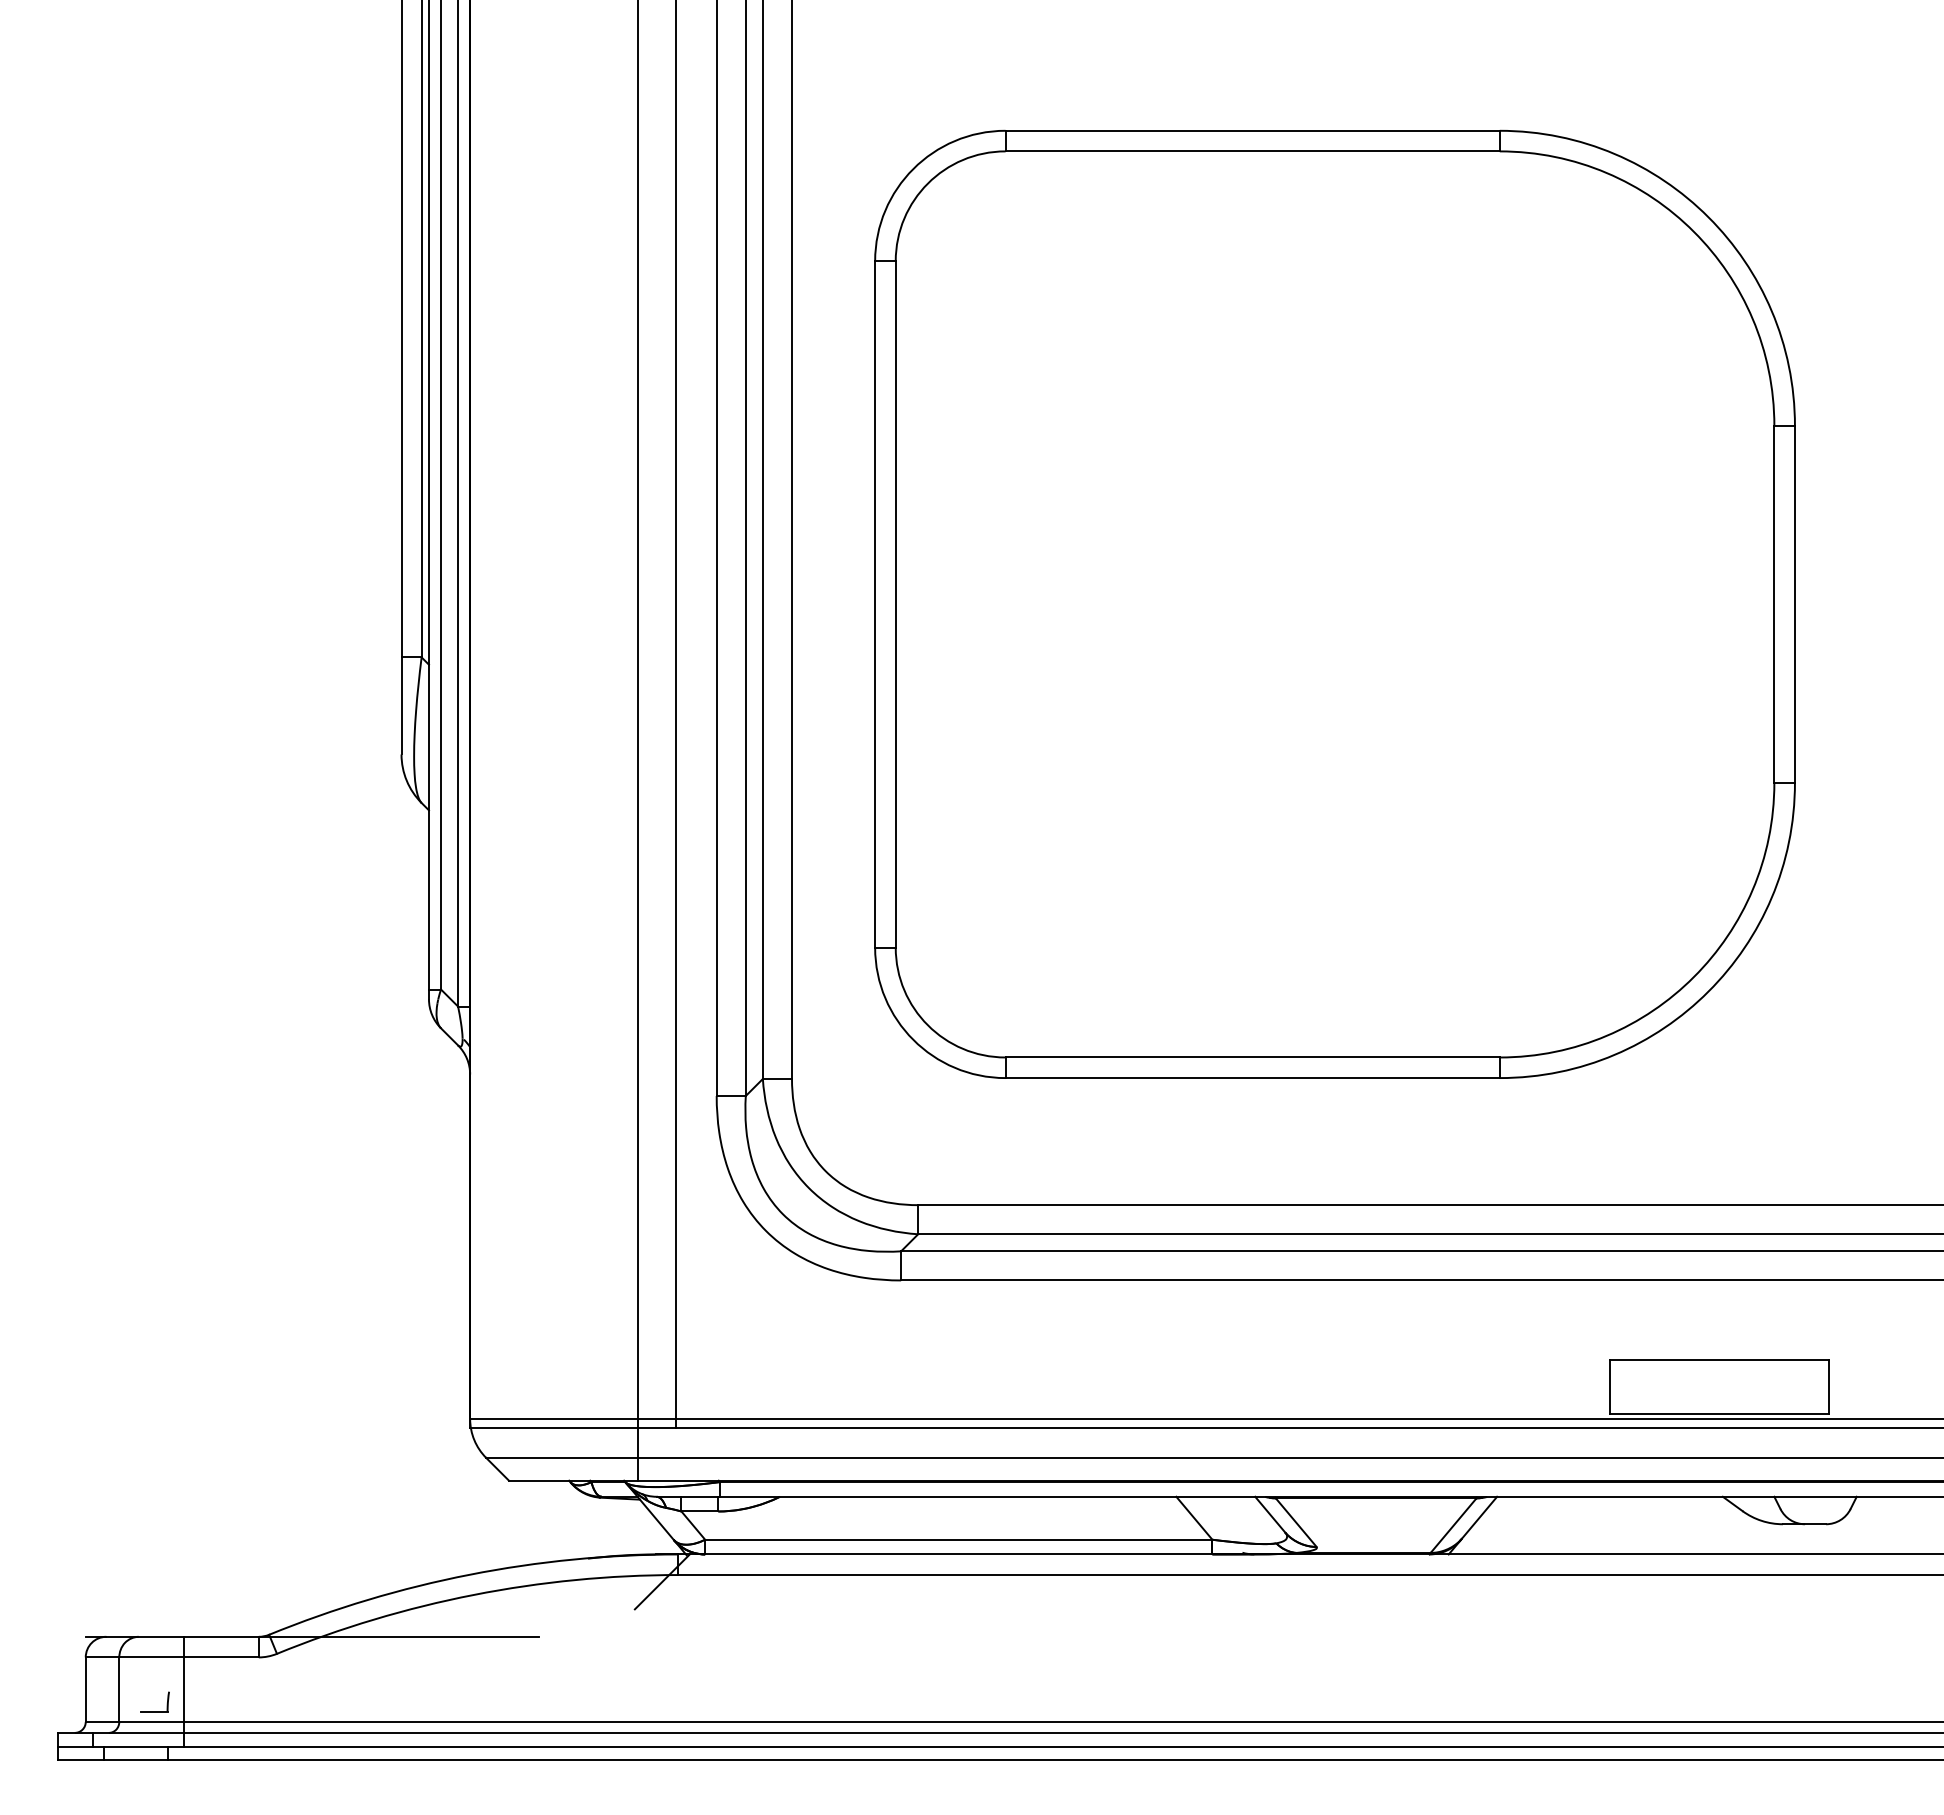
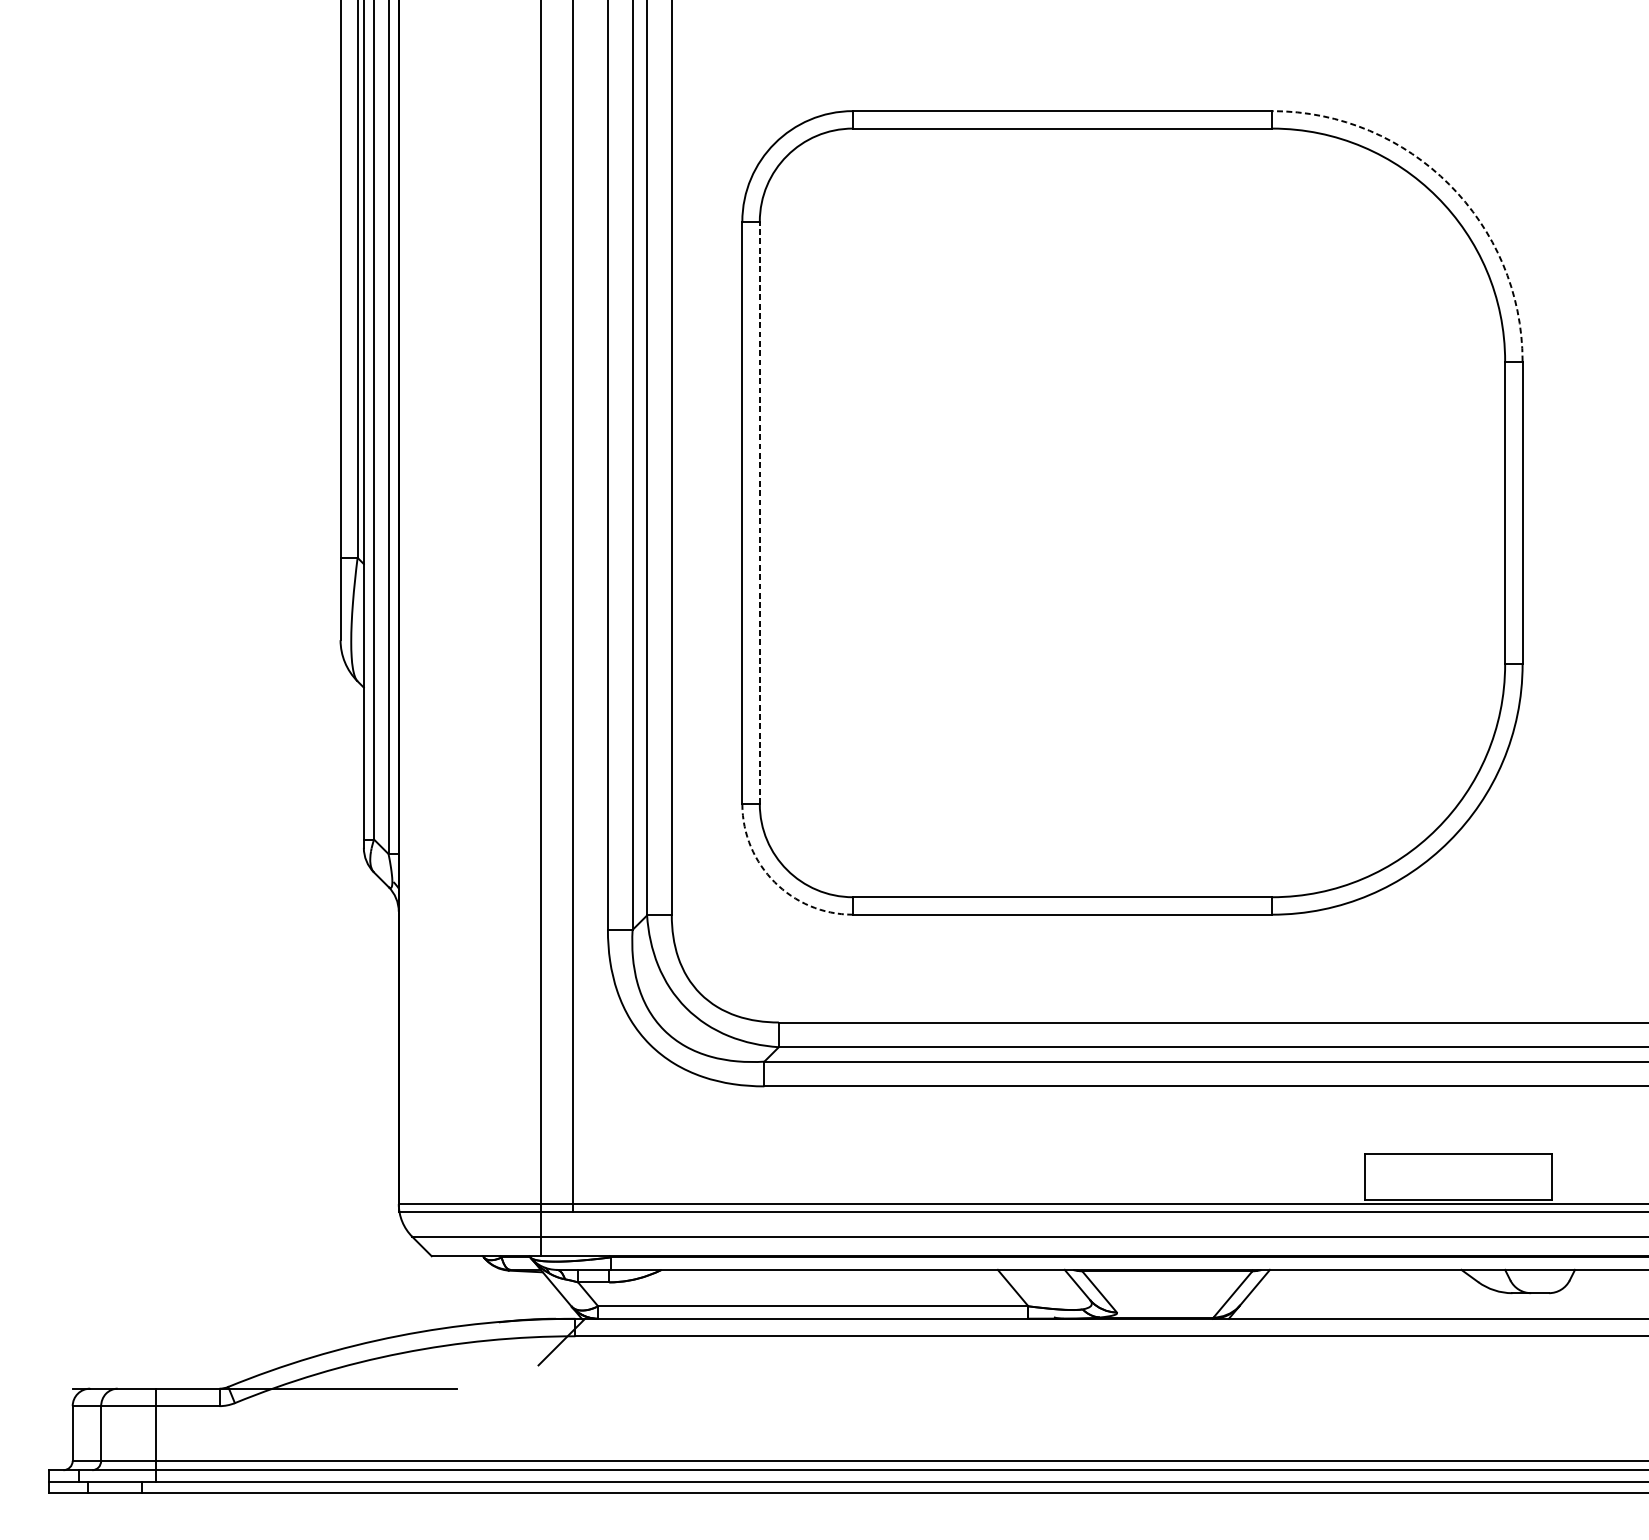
arc: (1708, 217) -> (1449, 184), solid -> dashed
line: (895, 603) -> (759, 512), solid -> dashed
arc: (913, 1039) -> (774, 881), solid -> dashed
part: (154, 1711) -> (131, 1452), removed

